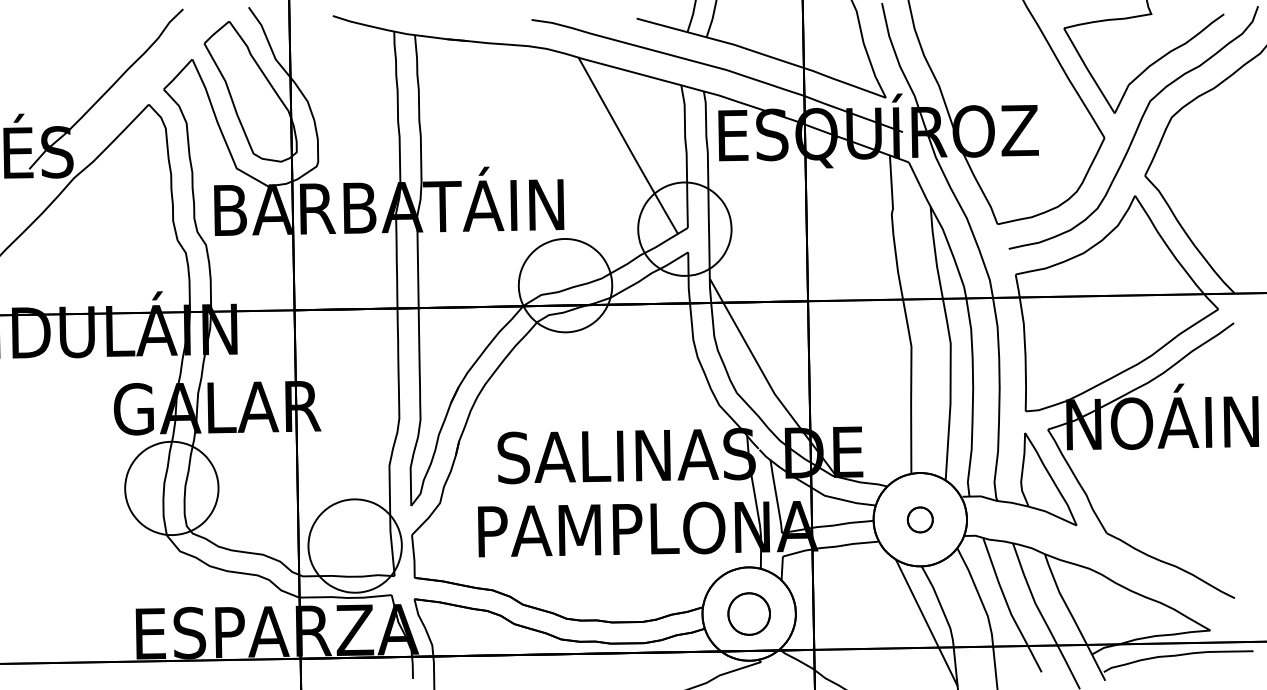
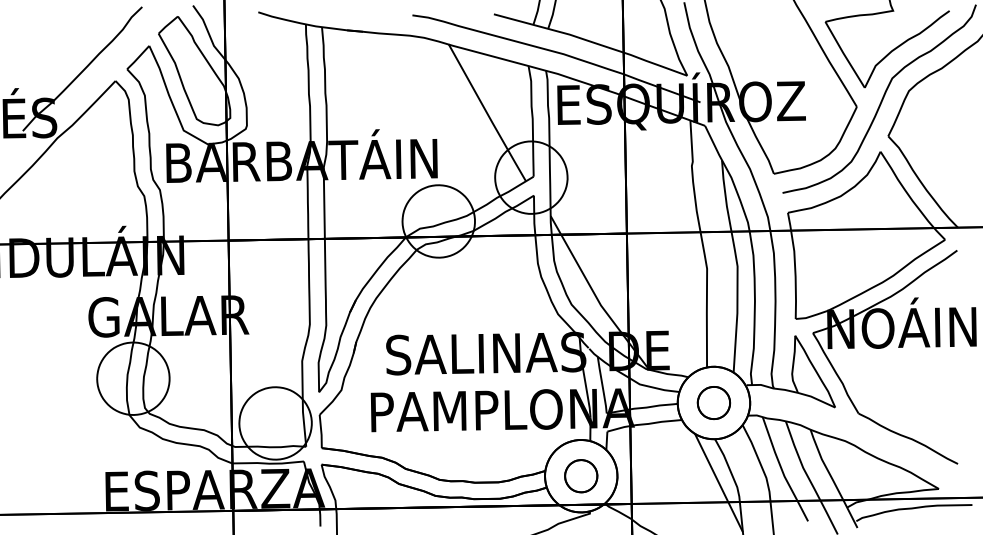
part: (919, 520) -> (713, 403), size x1.67

